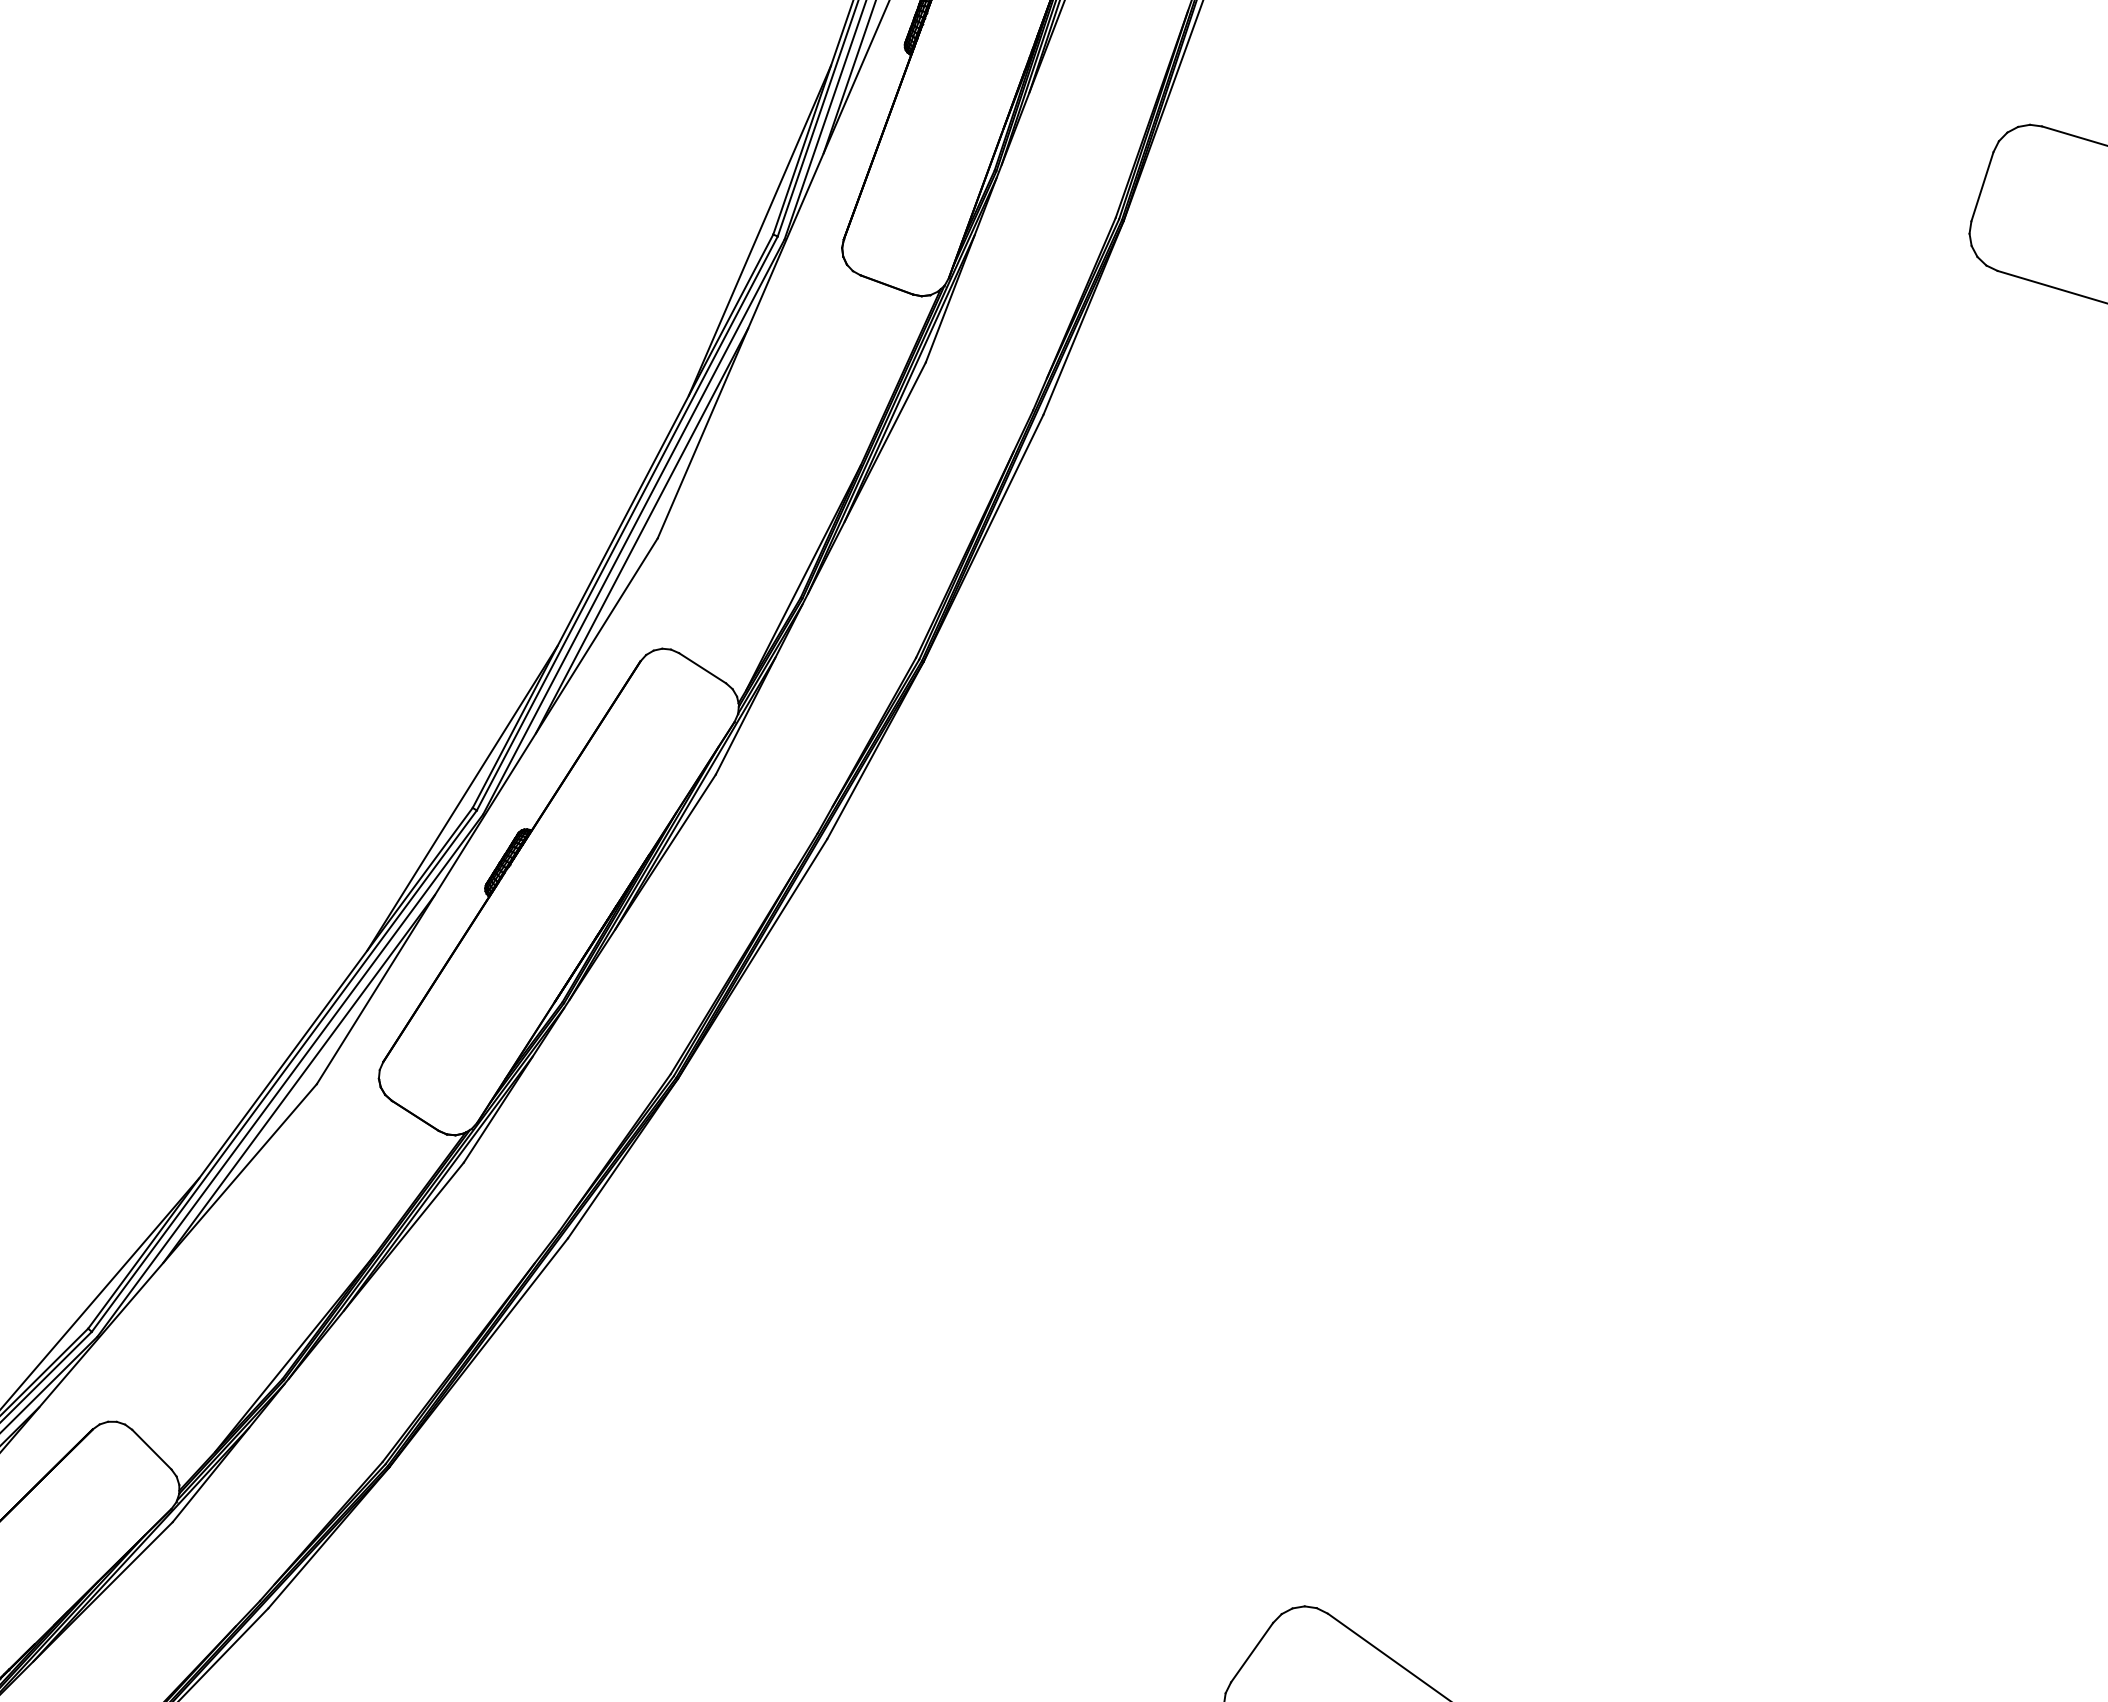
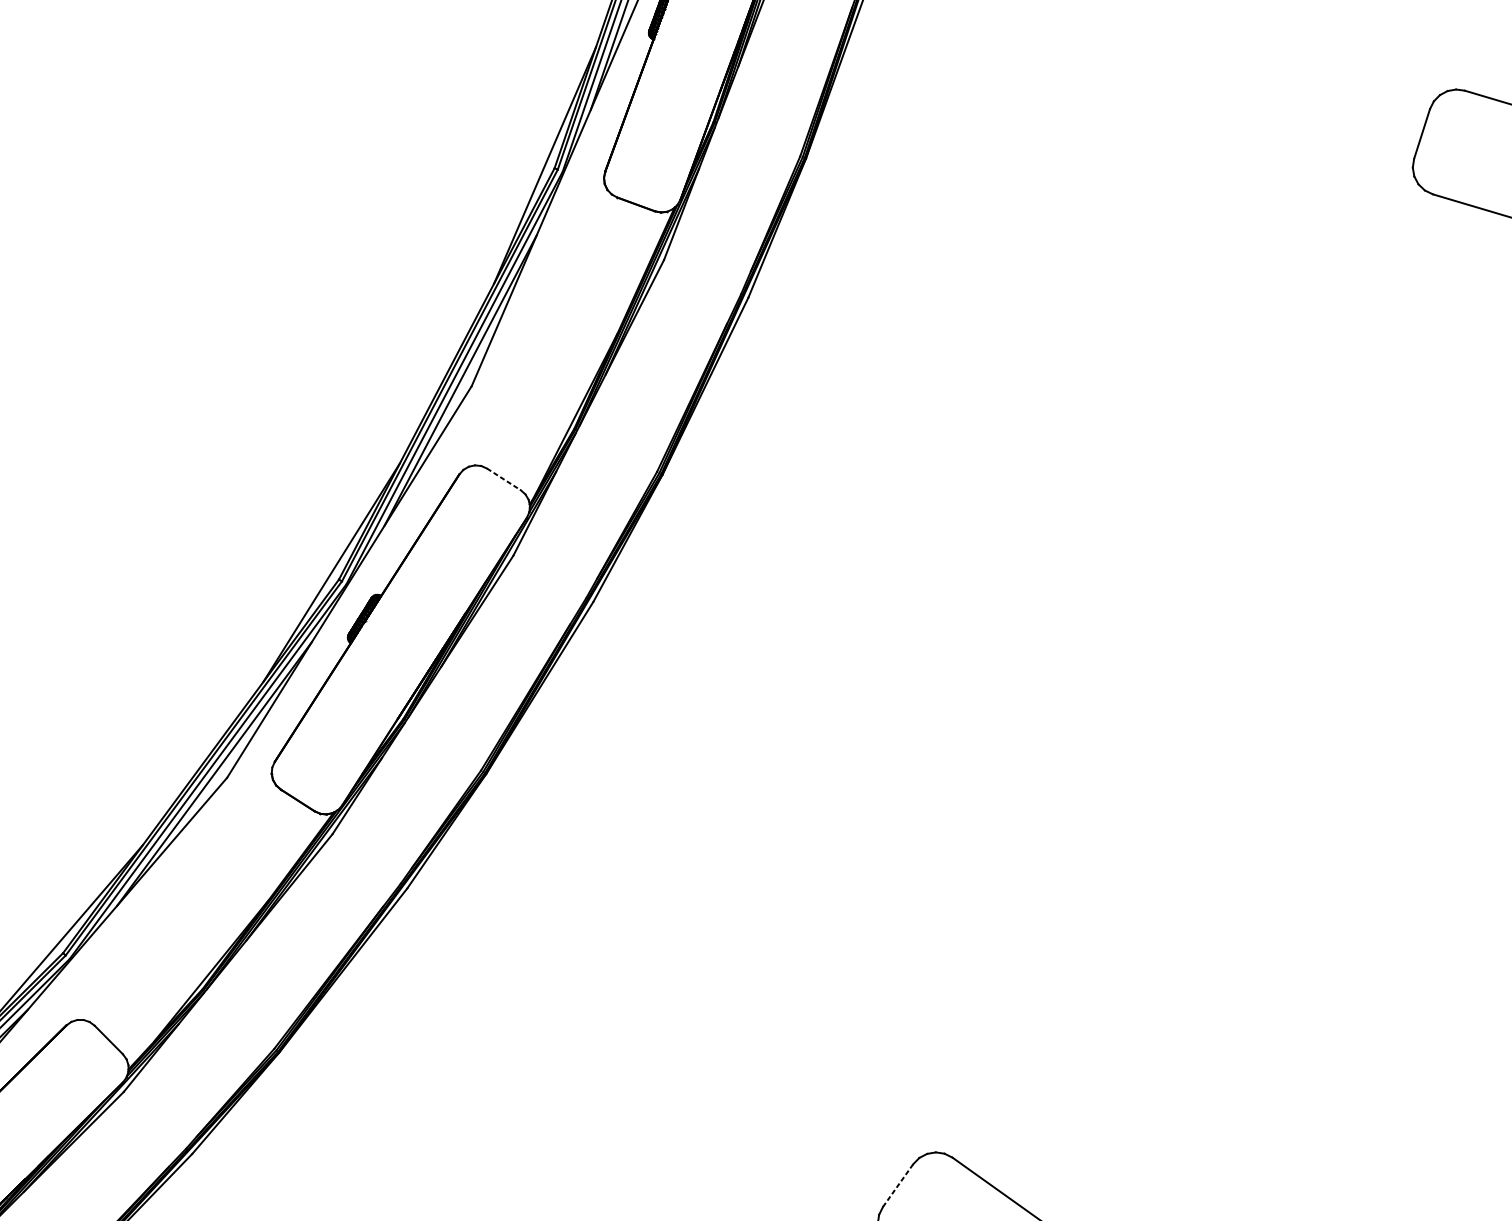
line: (702, 668) -> (503, 479), solid -> dashed
line: (1251, 1653) -> (897, 1186), solid -> dashed

